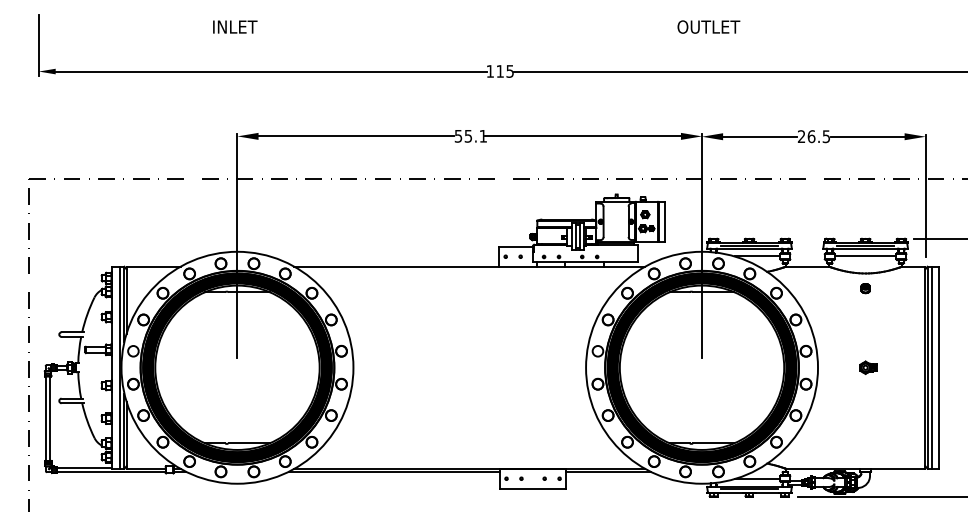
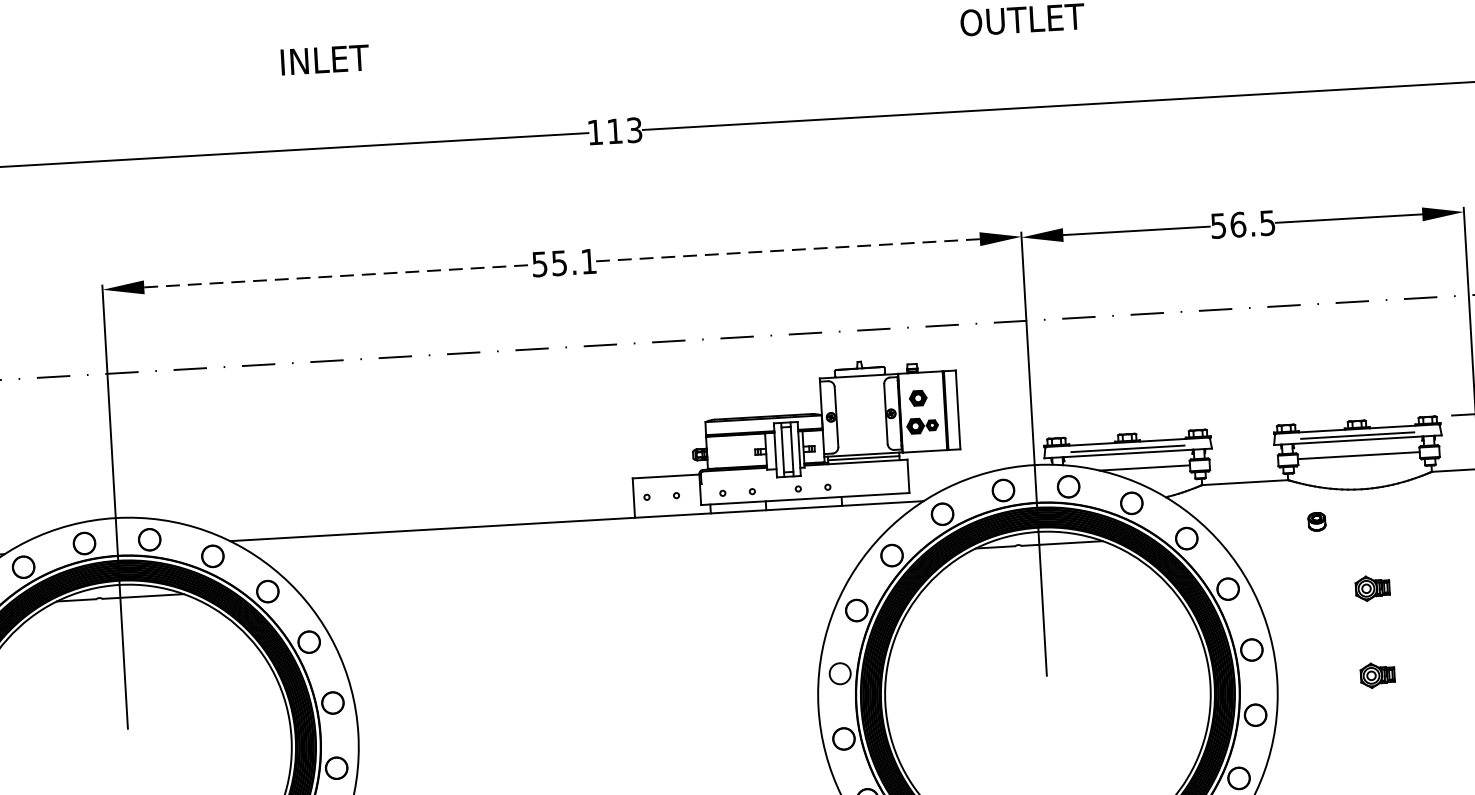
text: (235, 26) -> (325, 58), moved
text: (509, 70) -> (633, 128), 115 -> 113
line: (356, 136) -> (338, 276), solid -> dashed
line: (583, 136) -> (787, 250), solid -> dashed
text: (801, 136) -> (1218, 225), 26.5 -> 56.5
part: (865, 288) -> (1316, 521), moved
part: (868, 323) -> (1372, 587), added

